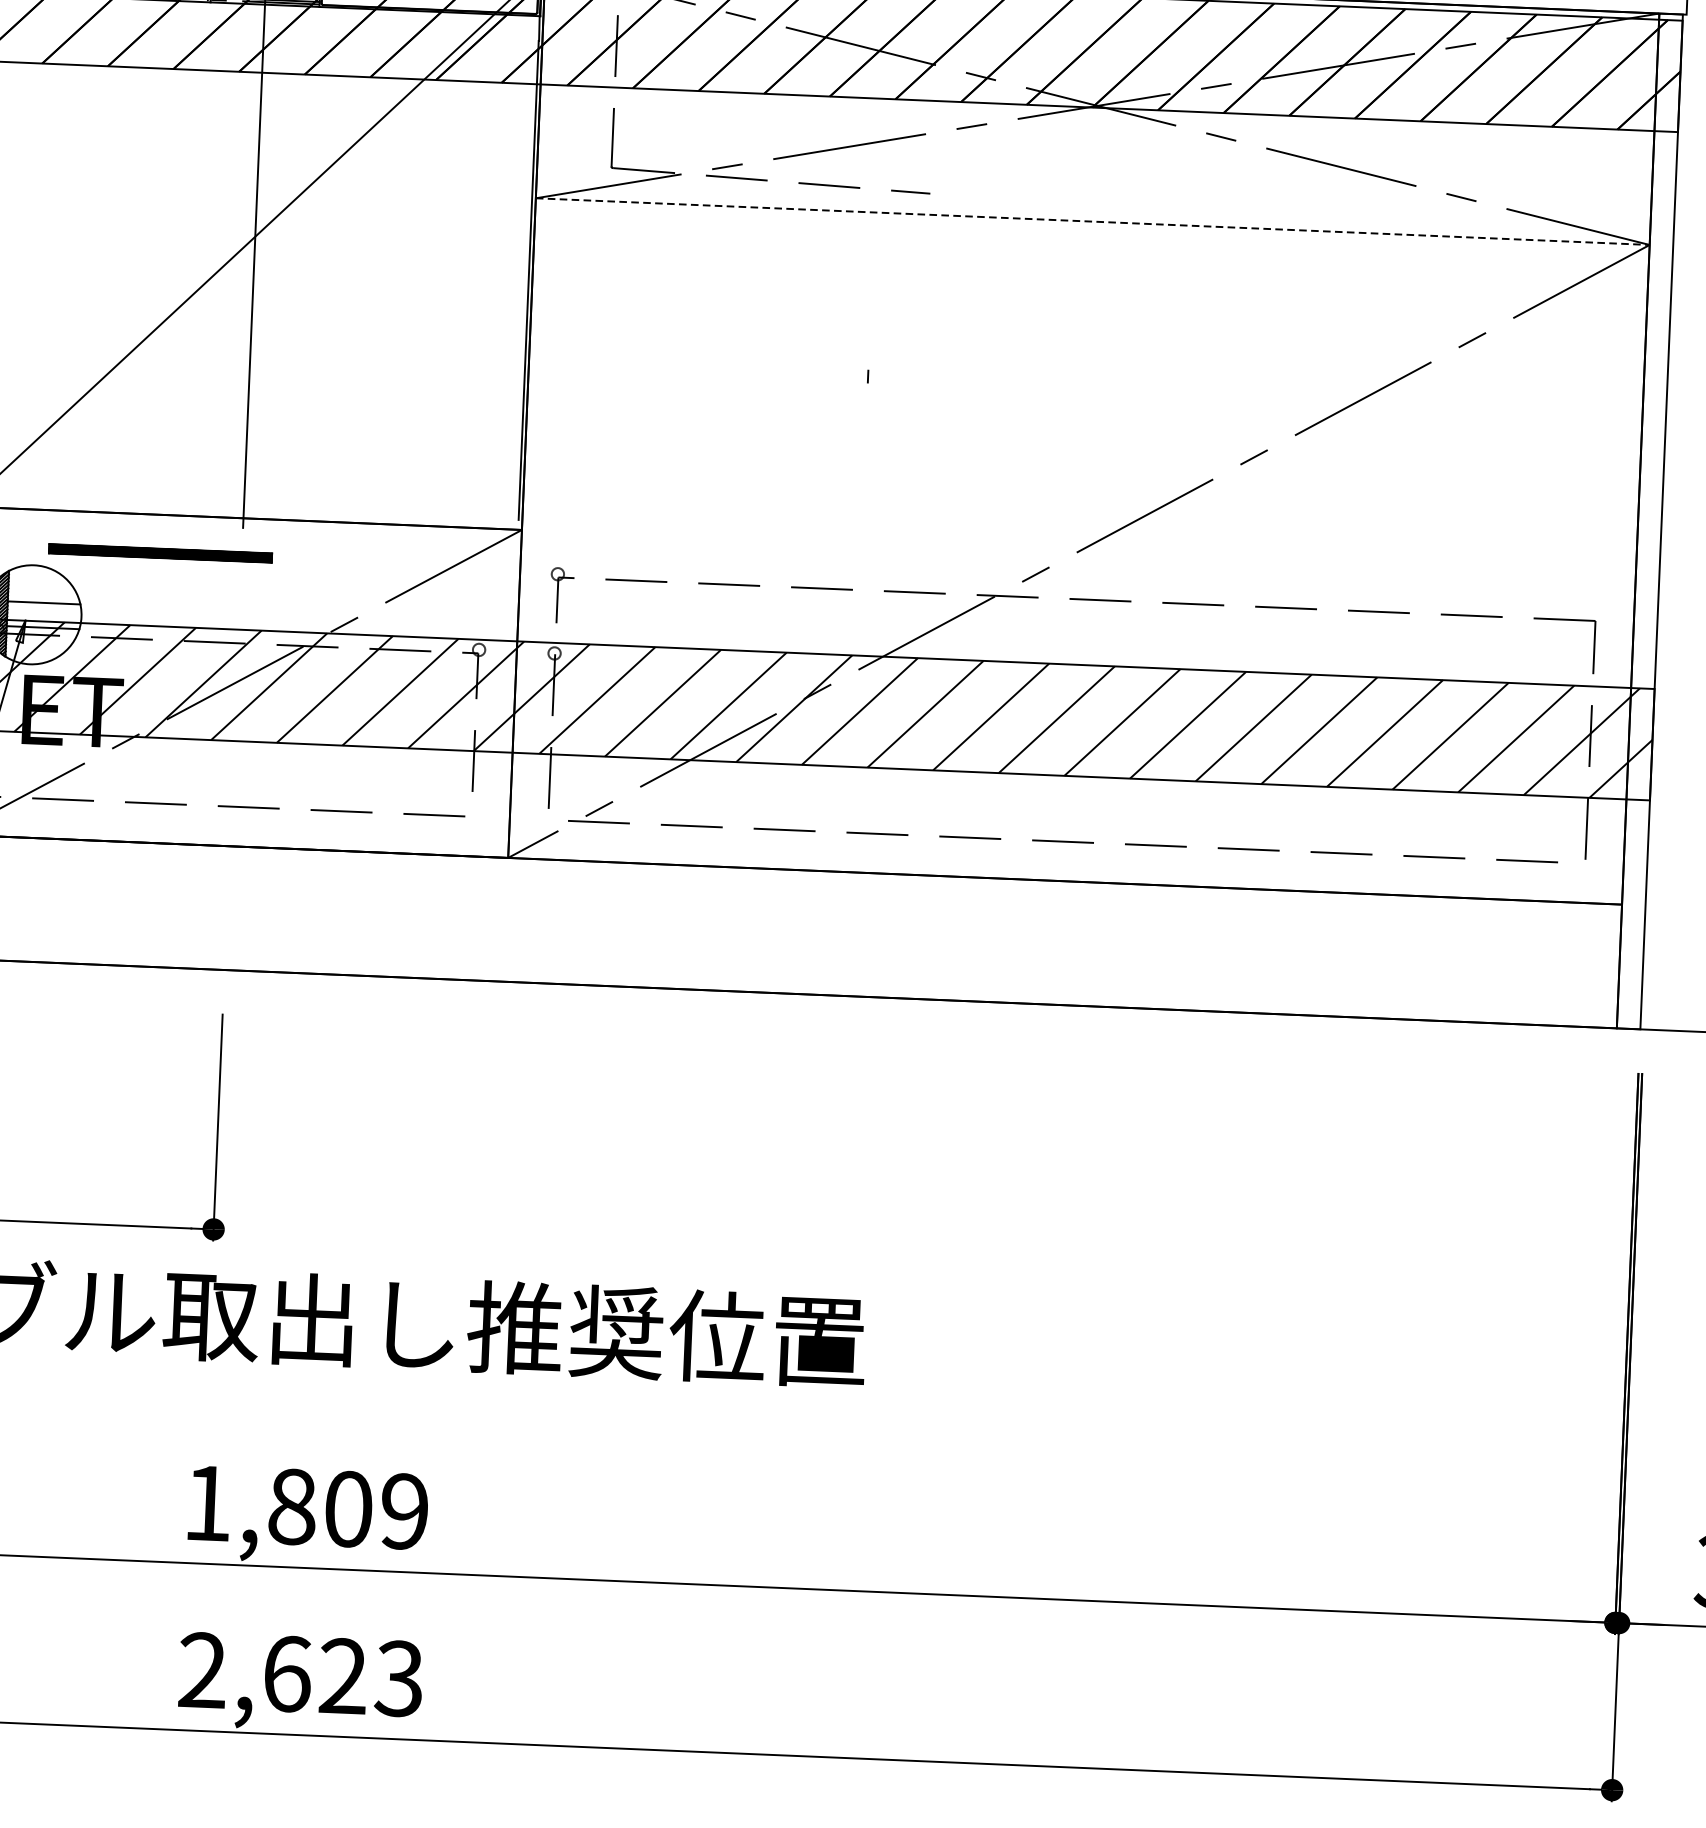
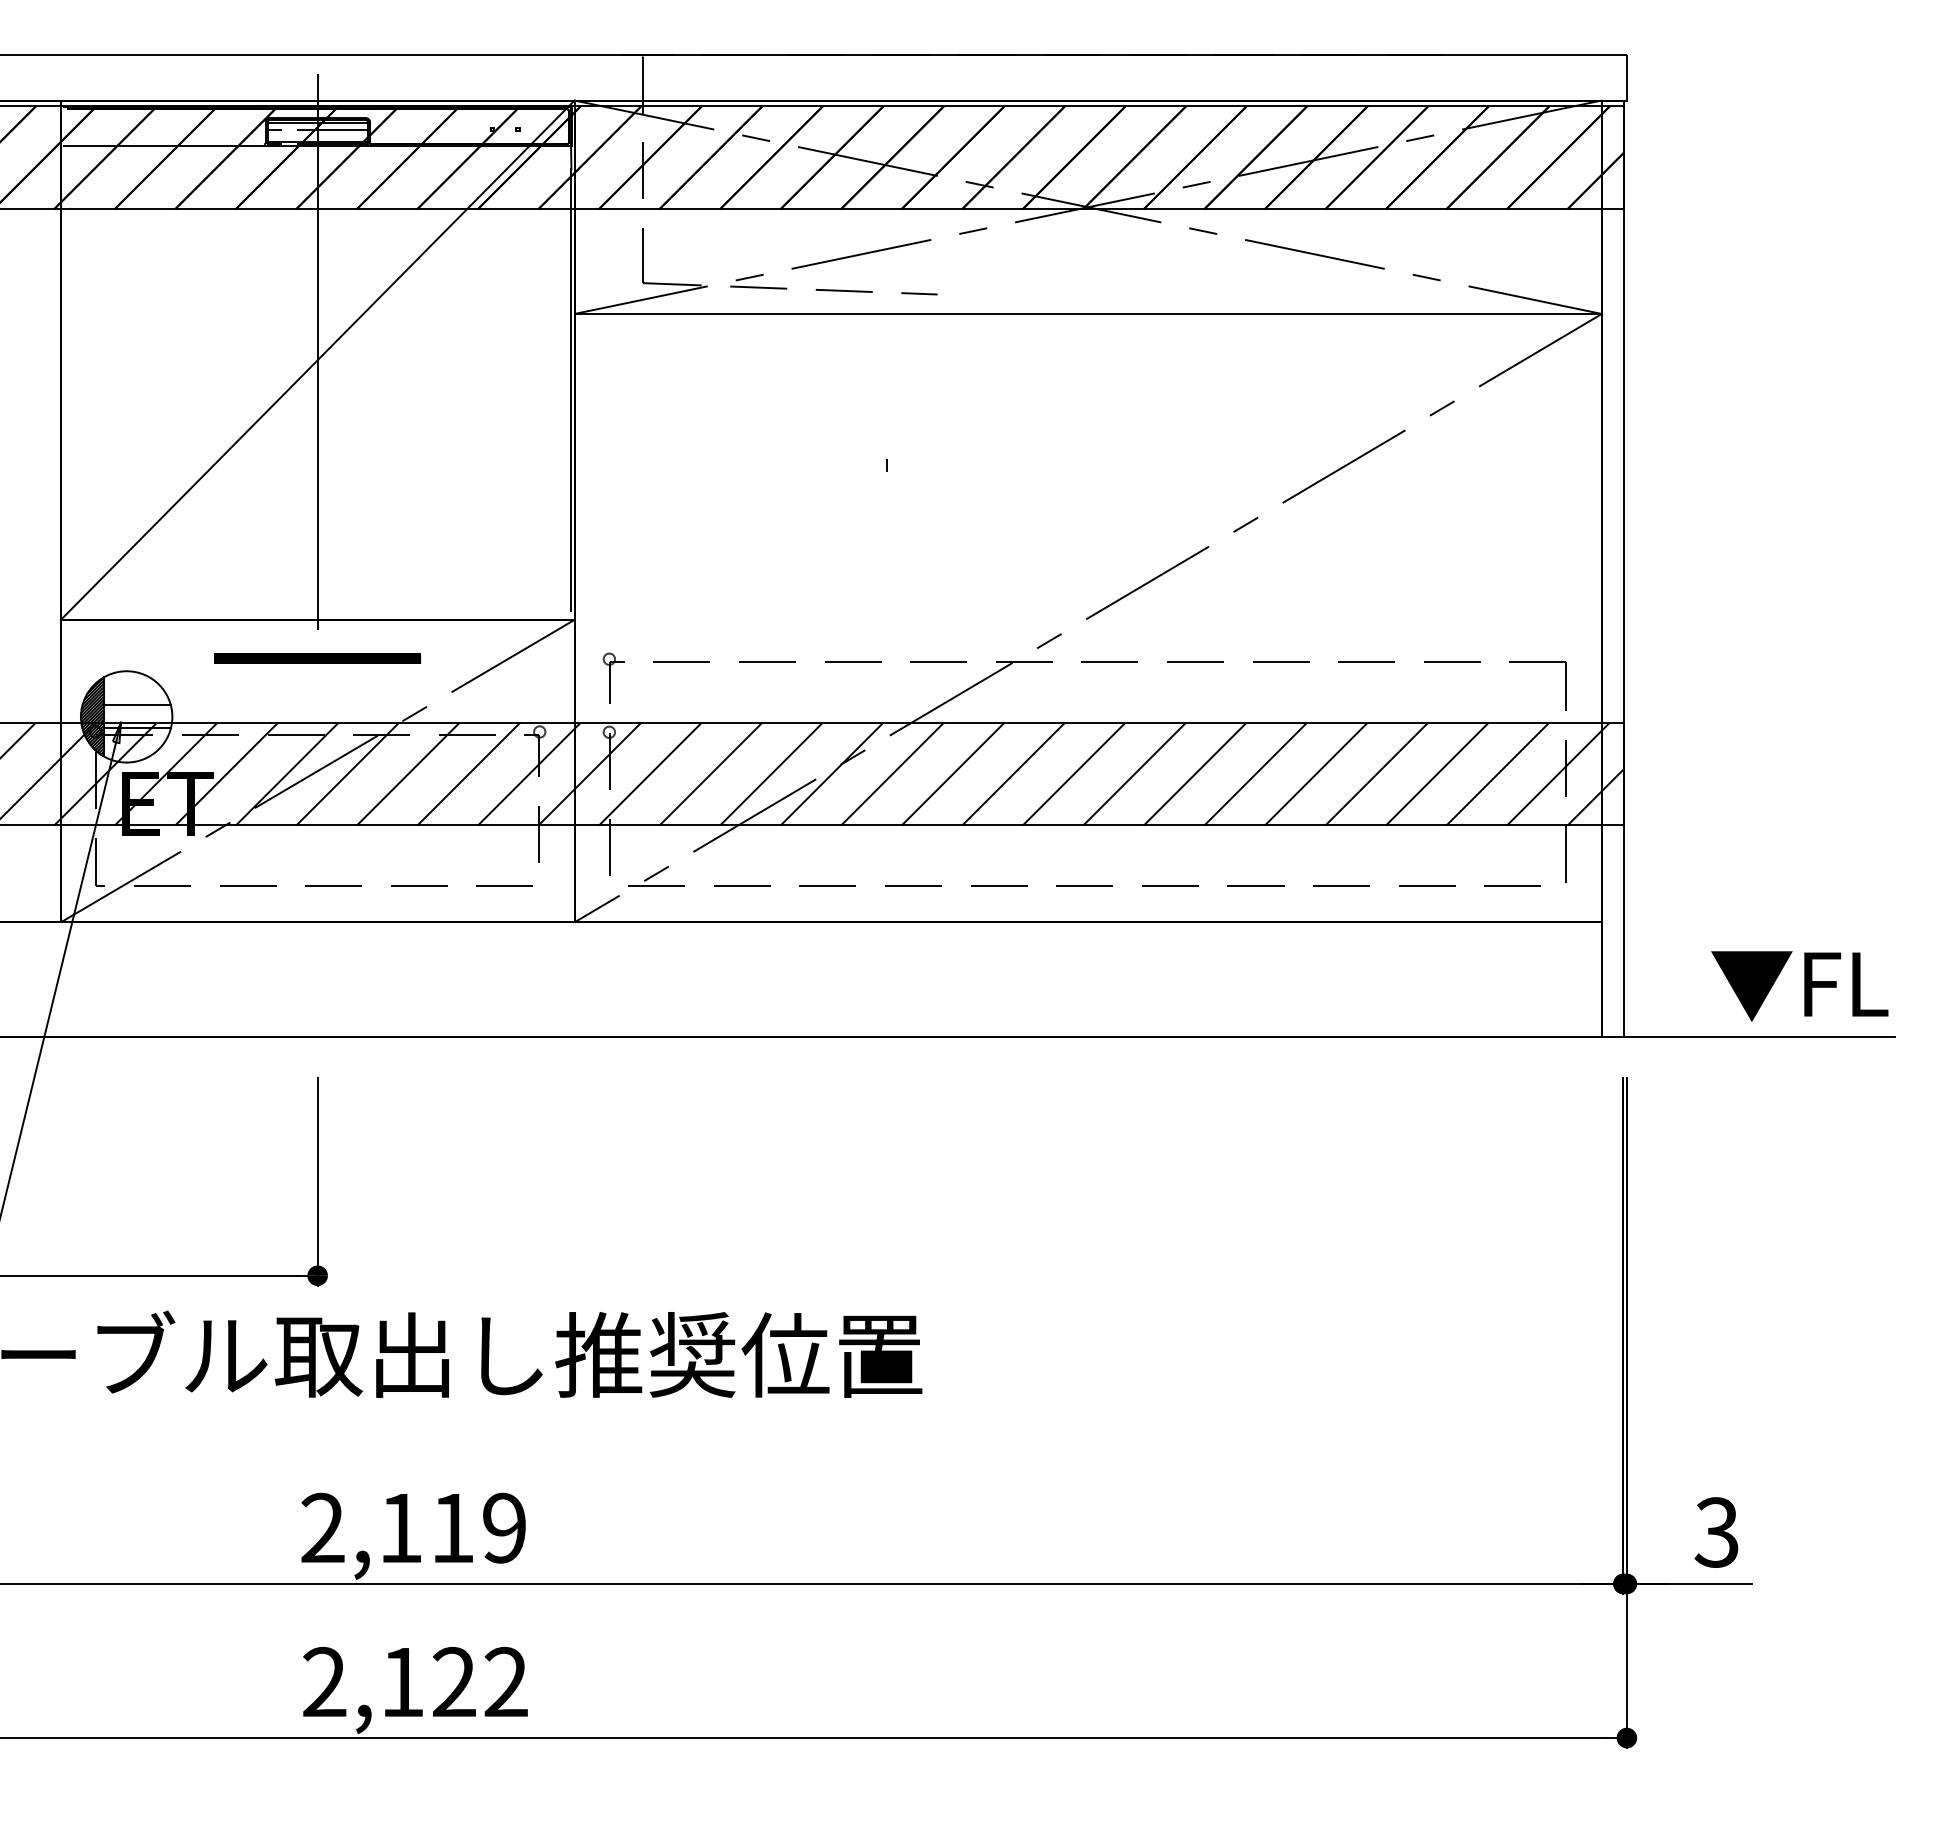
line: (1093, 221) -> (1088, 313), dashed -> solid
part: (160, 553) -> (317, 658), moved
text: (277, 1505) -> (387, 1527), 1,809 -> 2,119
text: (343, 1675) -> (454, 1681), 2,623 -> 2,122

